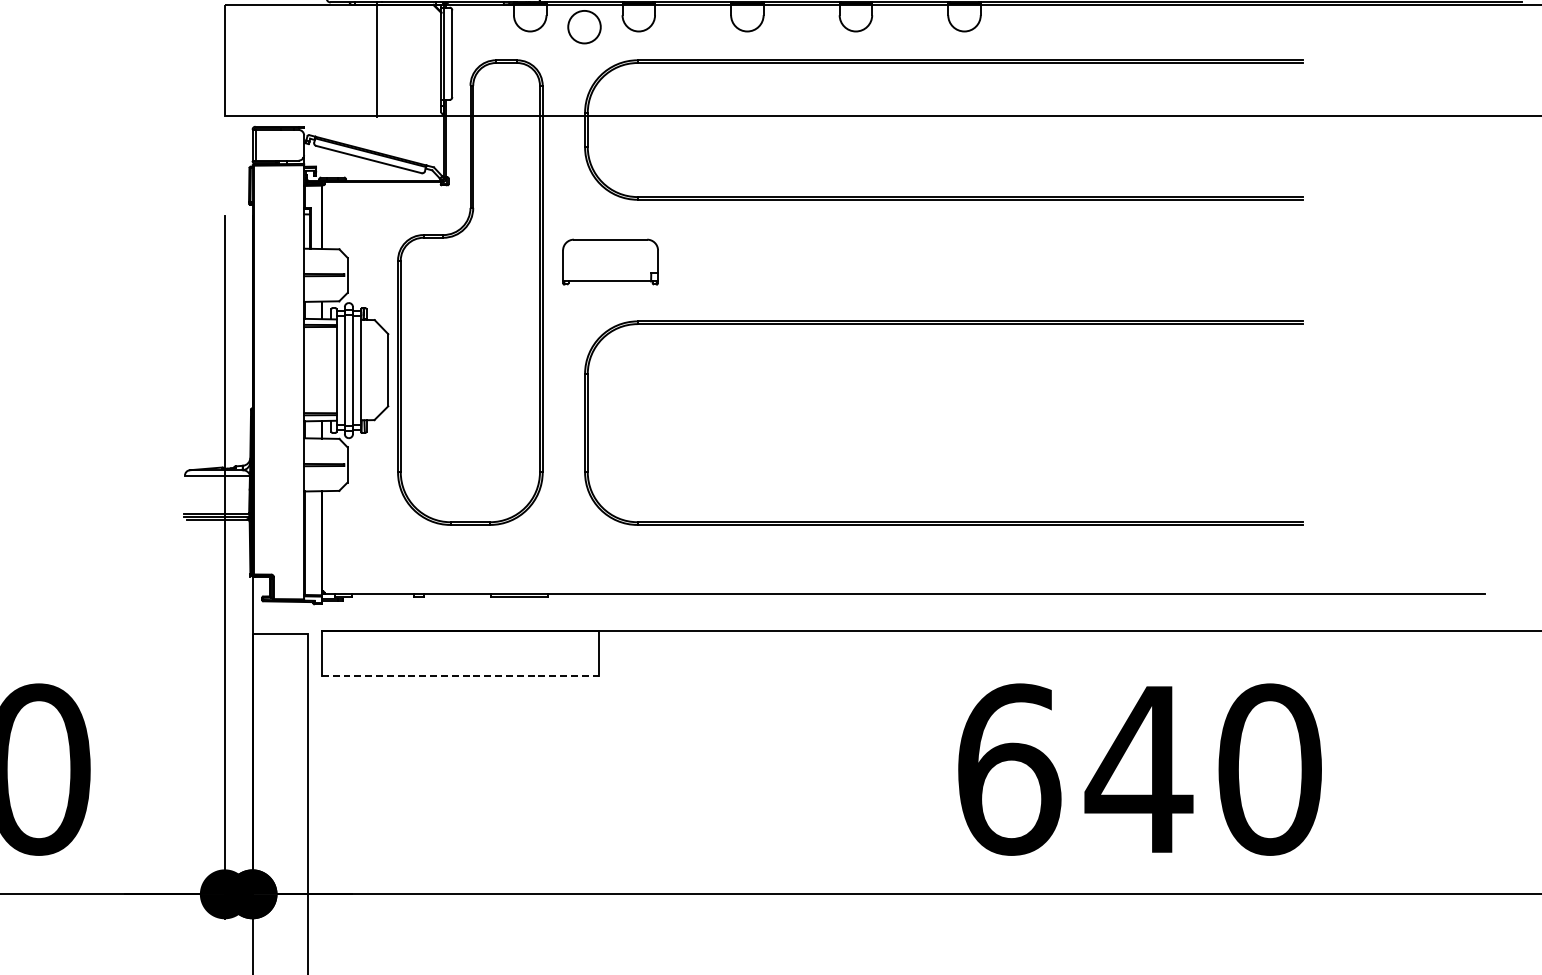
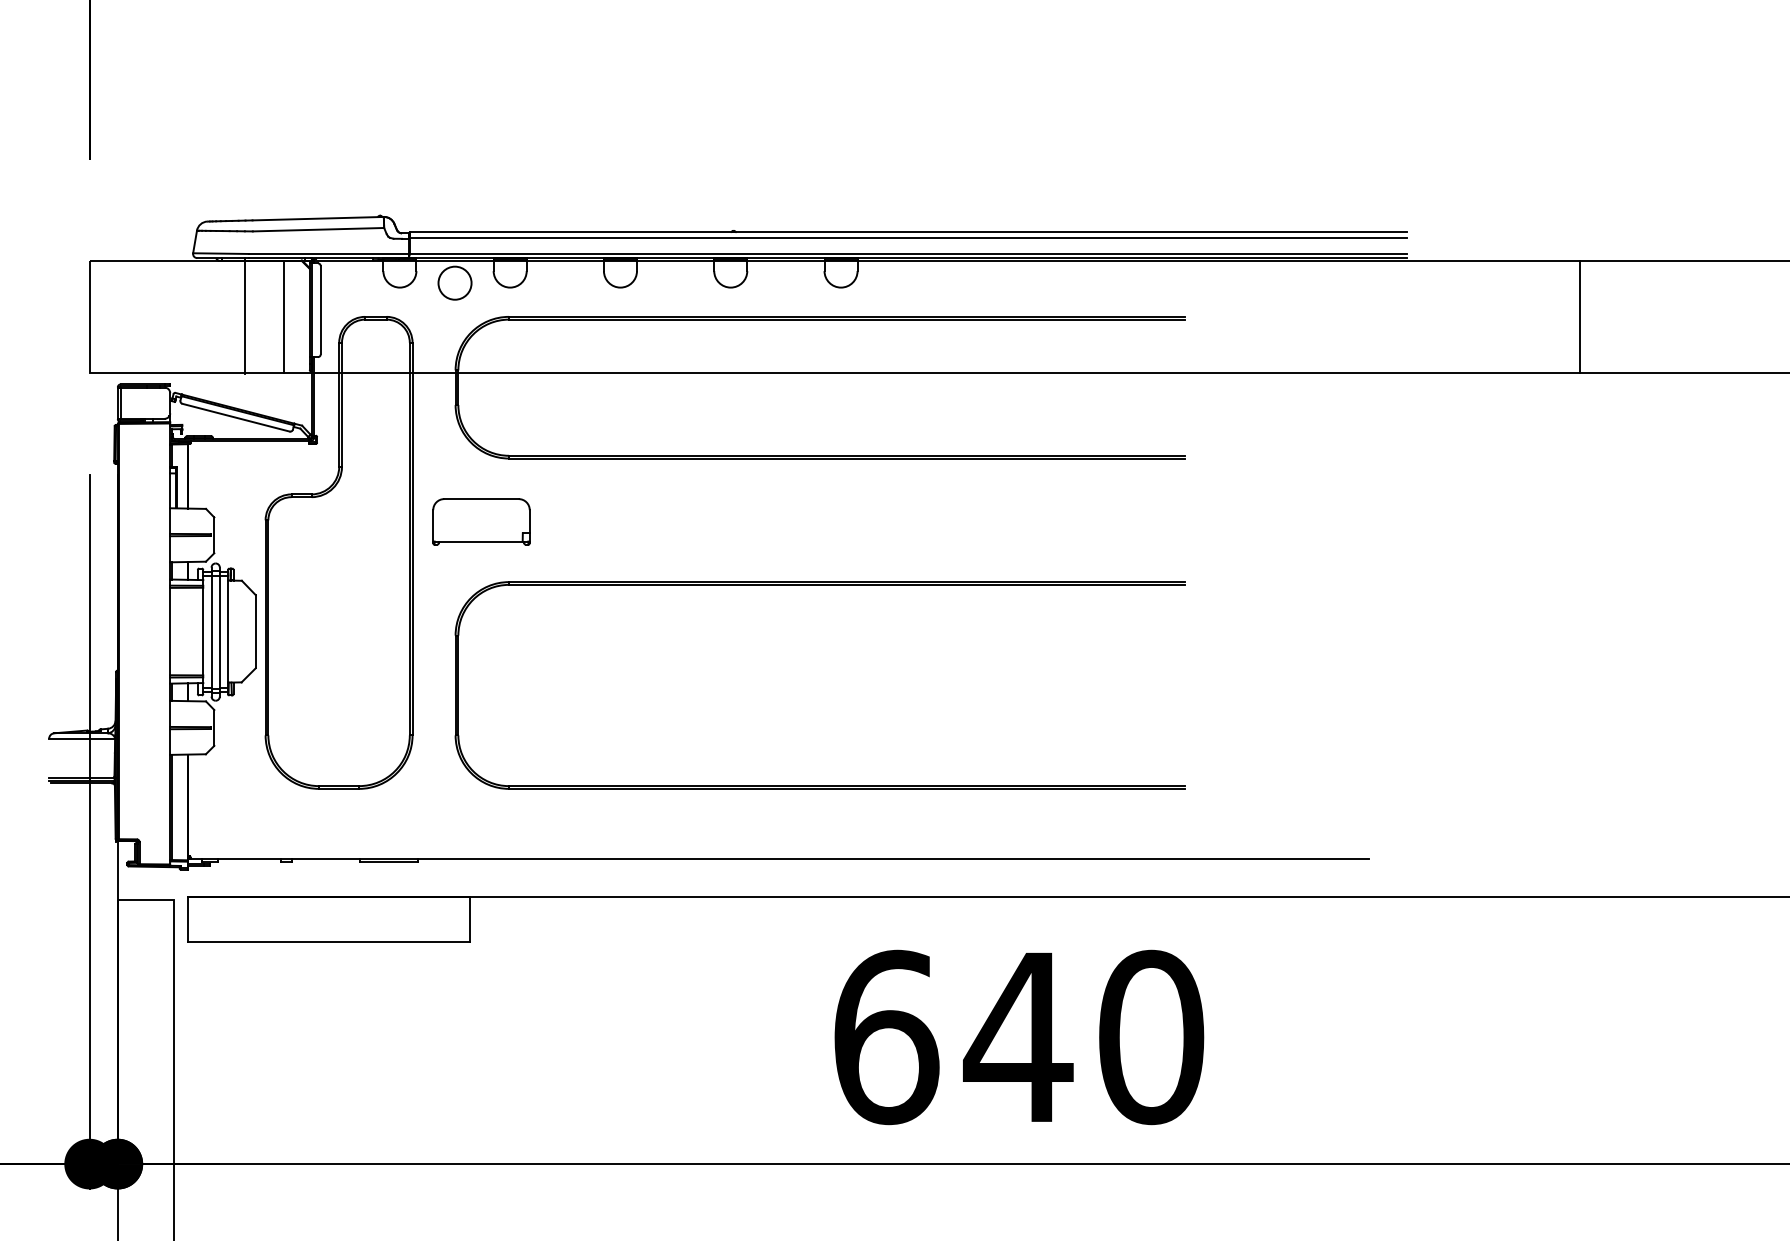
line: (415, 59) -> (283, 316), added
line: (460, 676) -> (329, 942), dashed -> solid

